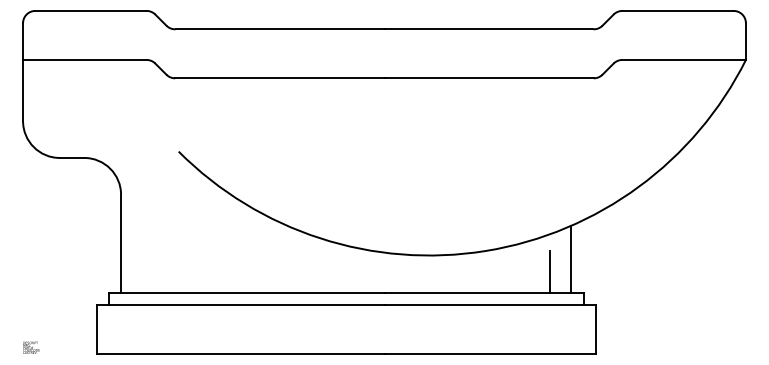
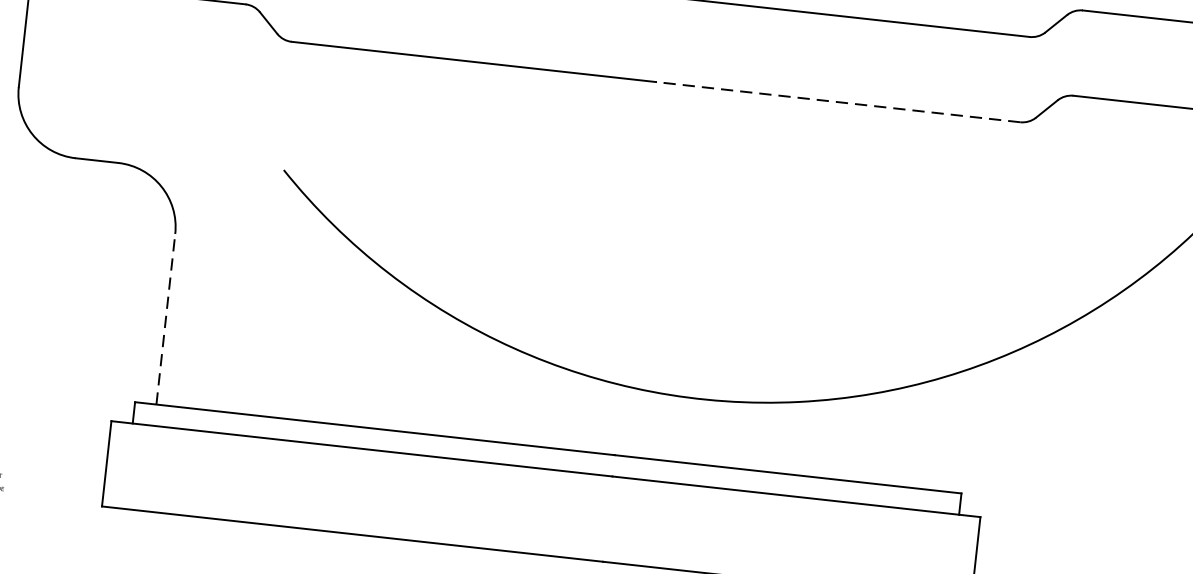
line: (489, 78) -> (838, 102), solid -> dashed
line: (121, 243) -> (166, 318), solid -> dashed
line: (571, 258) -> (946, 431), removed
line: (549, 271) -> (906, 449), removed

